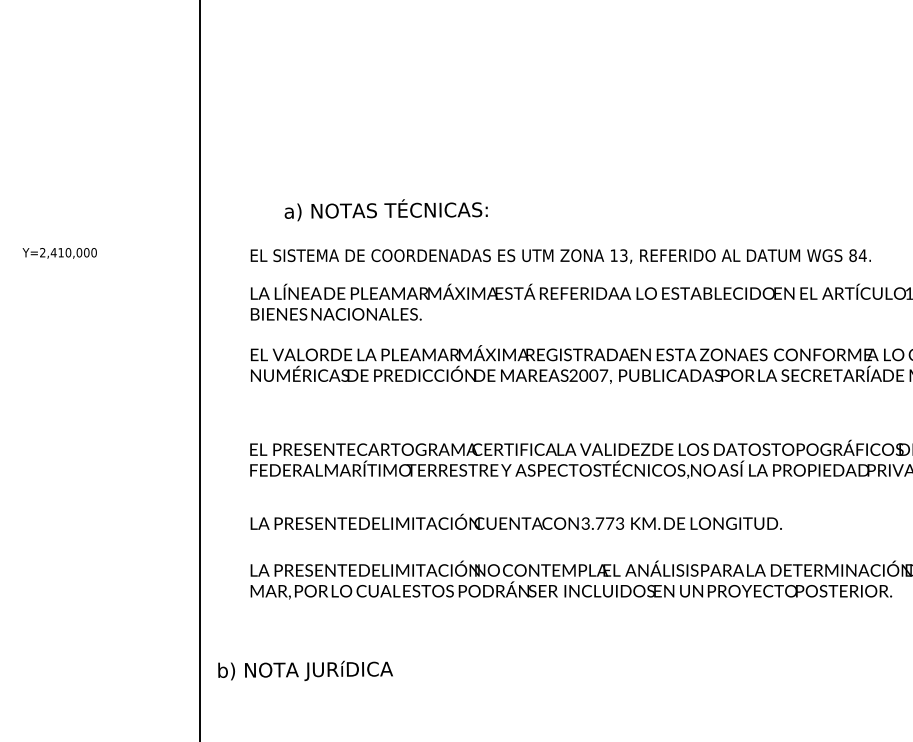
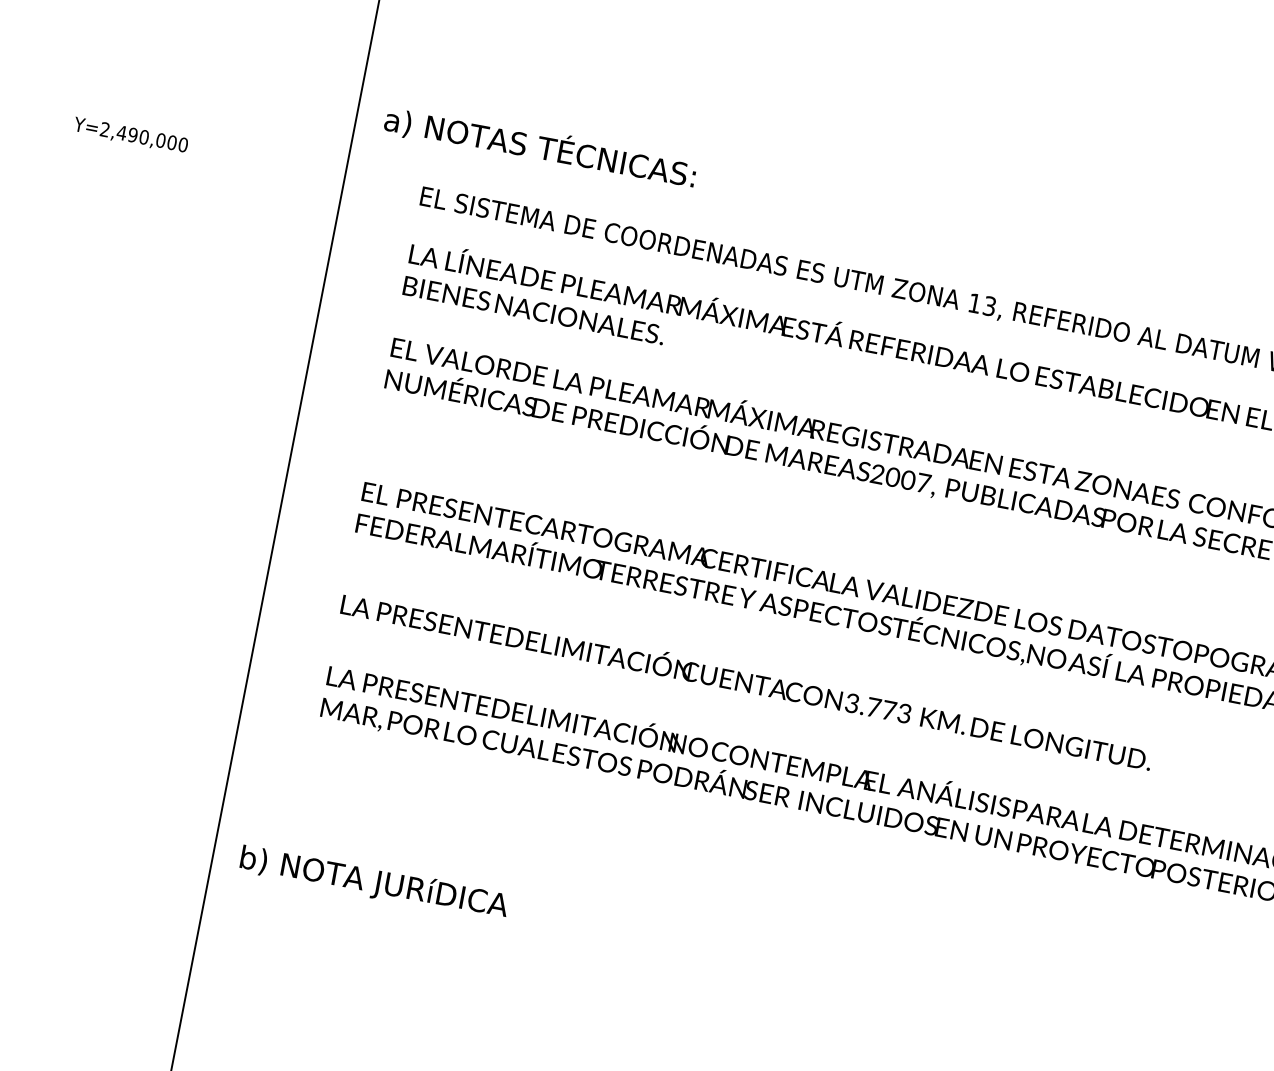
text: (385, 210) -> (539, 147), moved
text: (60, 252) -> (132, 134), Y=2,410,000 -> Y=2,490,000
text: (305, 670) -> (374, 882), moved

